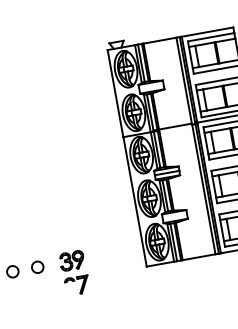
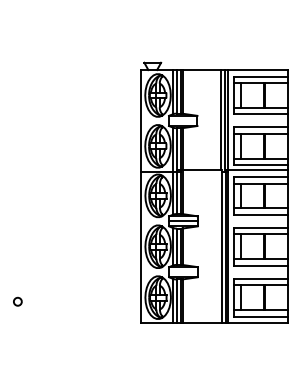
circle: (37, 267) -> (17, 301), size x0.6
part: (74, 272) -> (58, 315), removed

